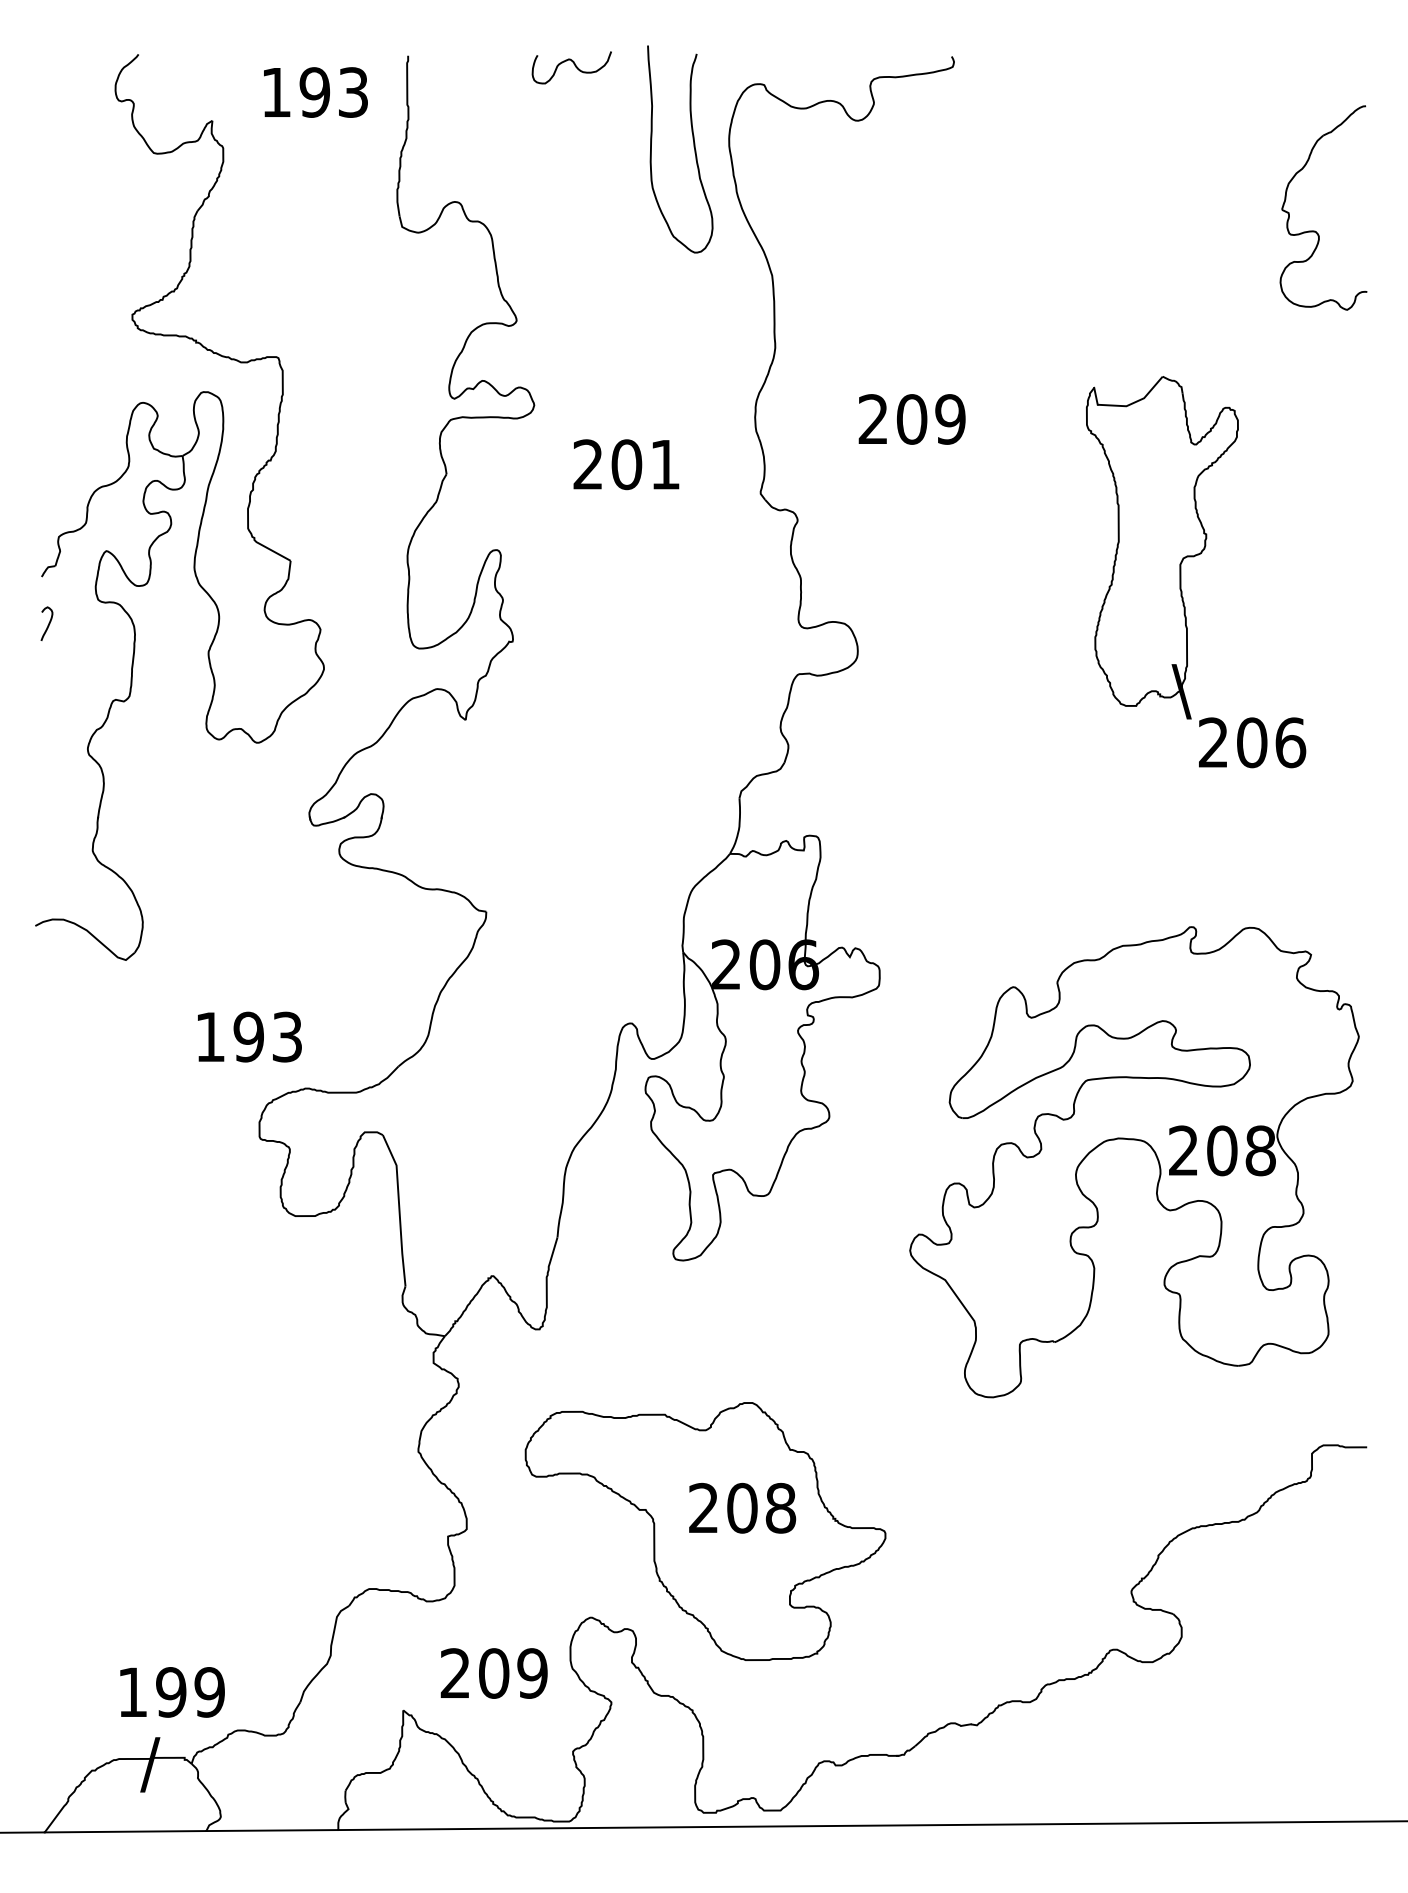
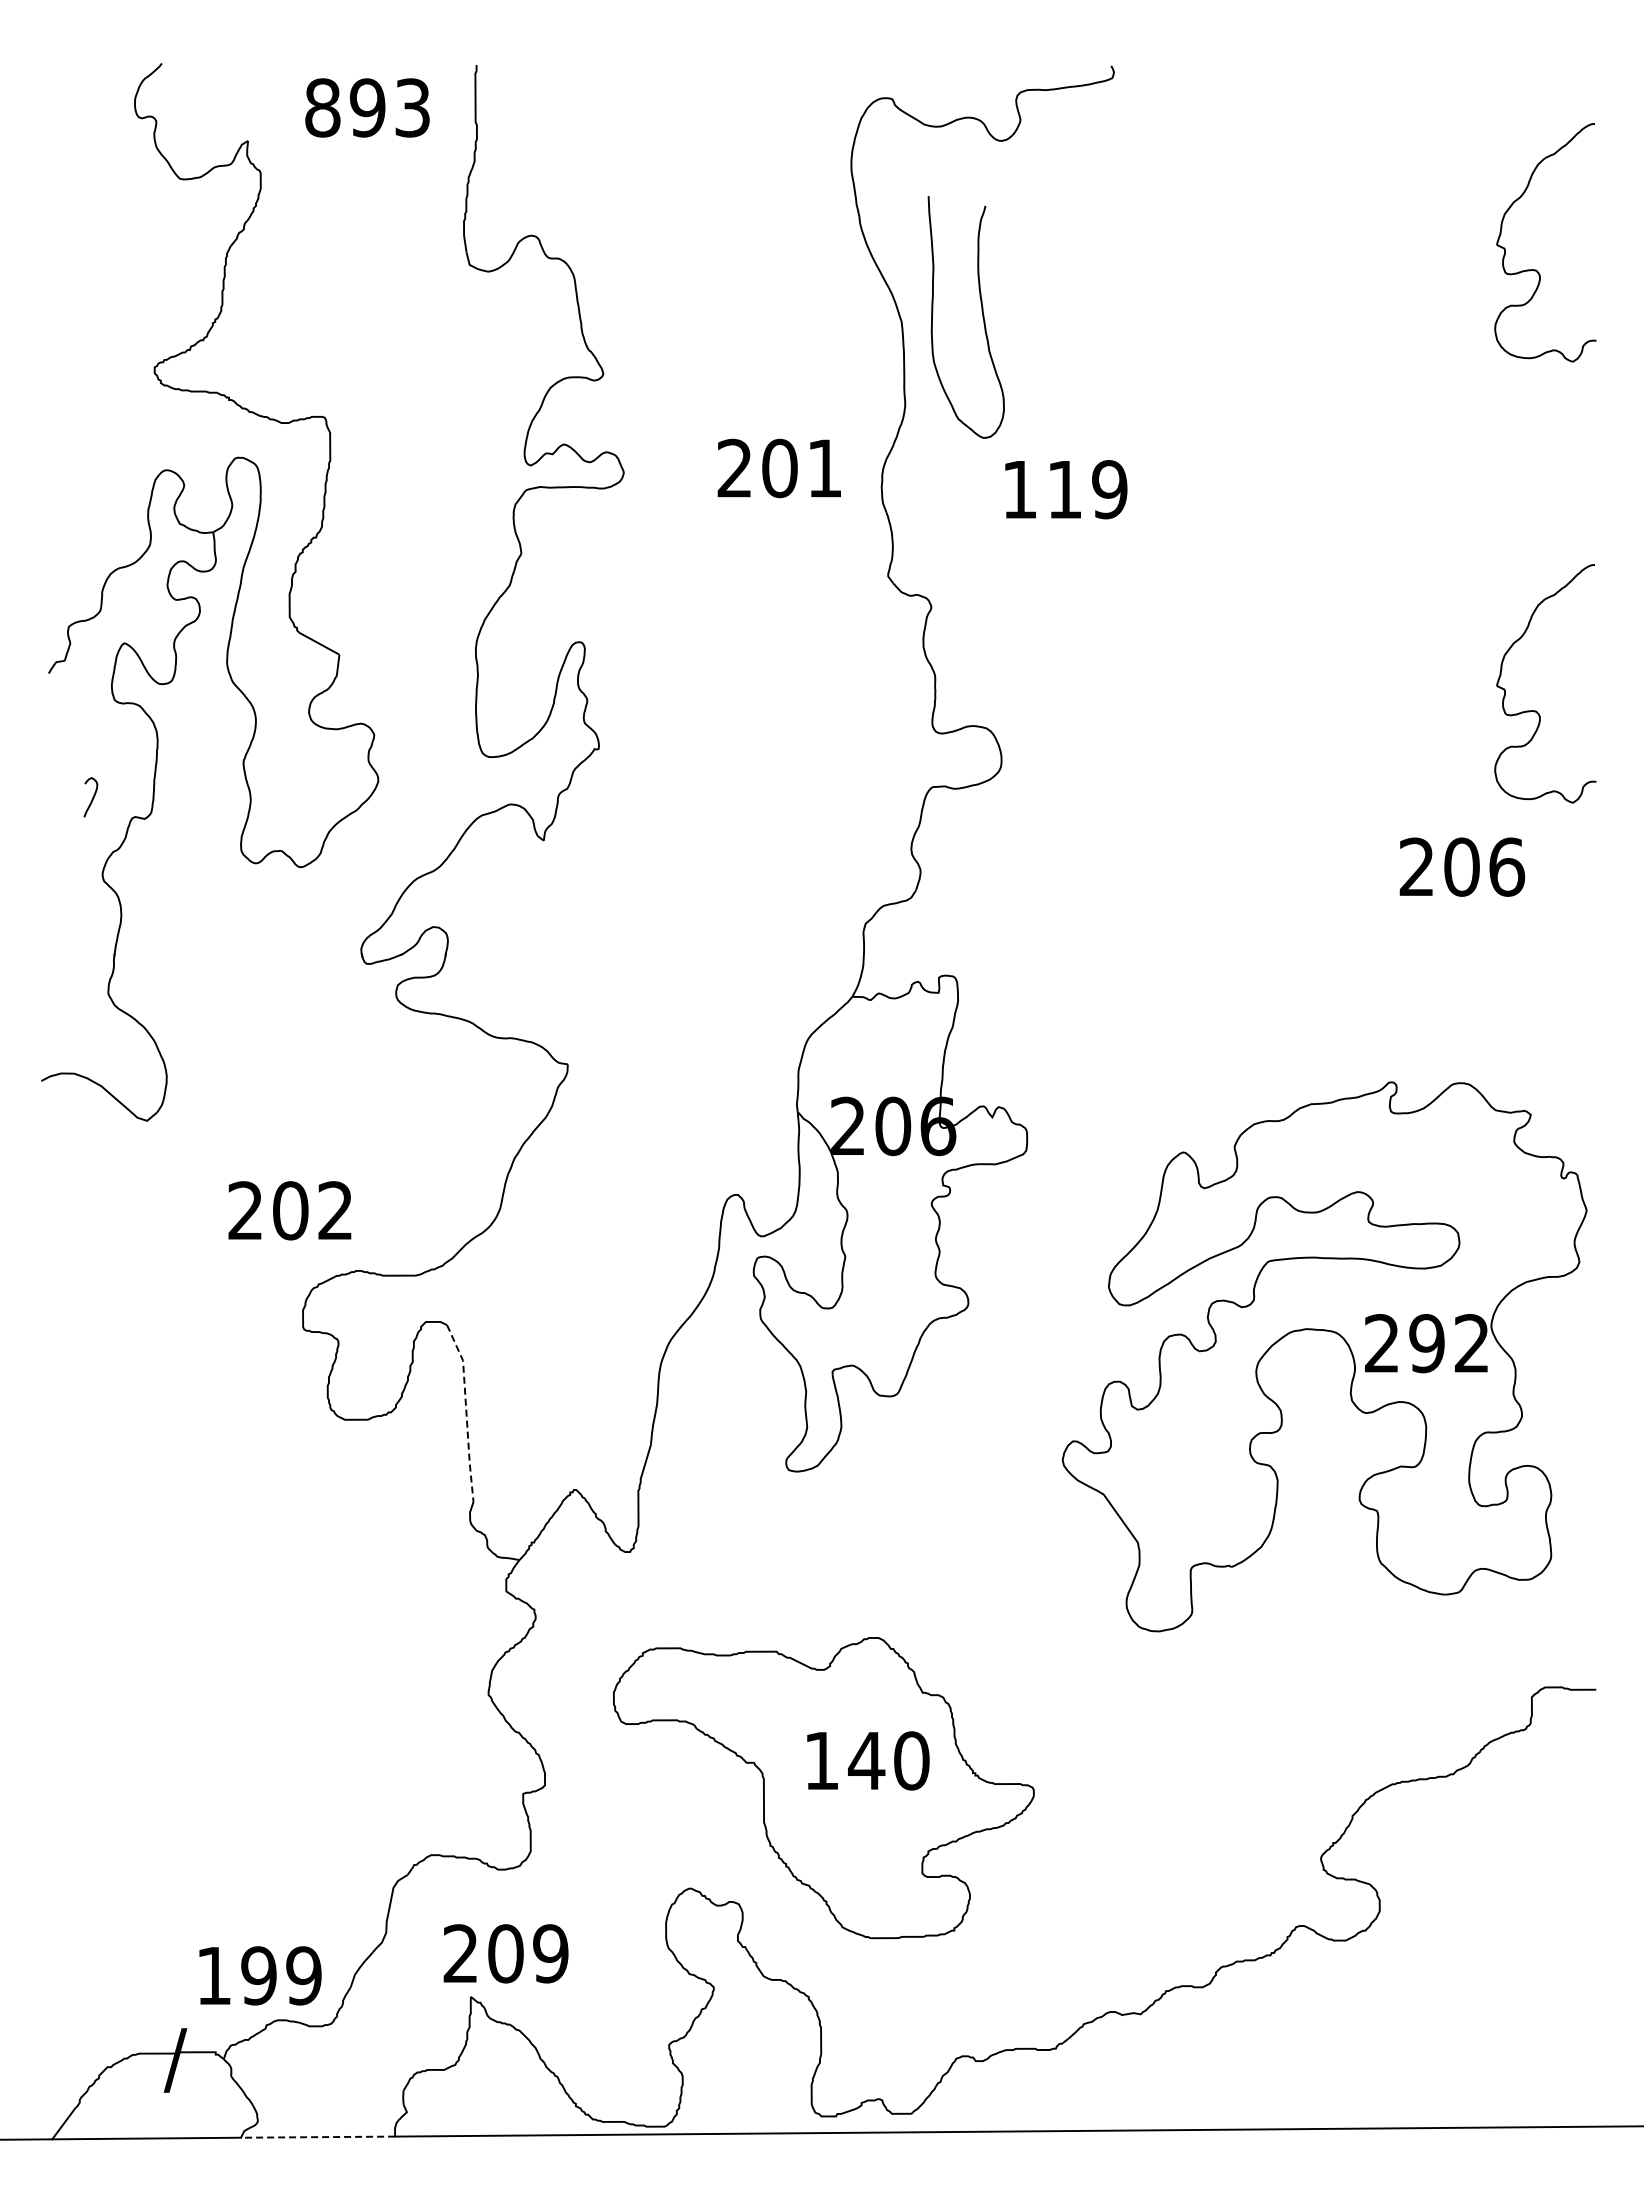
curve: (575, 66) -> (671, 77), removed
text: (276, 92) -> (322, 107), 193 -> 893
curve: (694, 149) -> (982, 317), moved
text: (892, 419) -> (1042, 489), 209 -> 119
text: (625, 464) -> (778, 468), moved
part: (1162, 547) -> (1357, 639), removed
part: (1315, 608) -> (1536, 710), added
curve: (48, 624) -> (92, 797), moved
text: (248, 1036) -> (290, 1210), 193 -> 202
text: (1241, 1150) -> (1449, 1343), 208 -> 292
line: (399, 1209) -> (466, 1412), solid -> dashed
text: (742, 1507) -> (866, 1760), 208 -> 140
text: (493, 1673) -> (505, 1953), moved
text: (172, 1692) -> (260, 1975), moved
line: (271, 1830) -> (317, 2137), solid -> dashed

